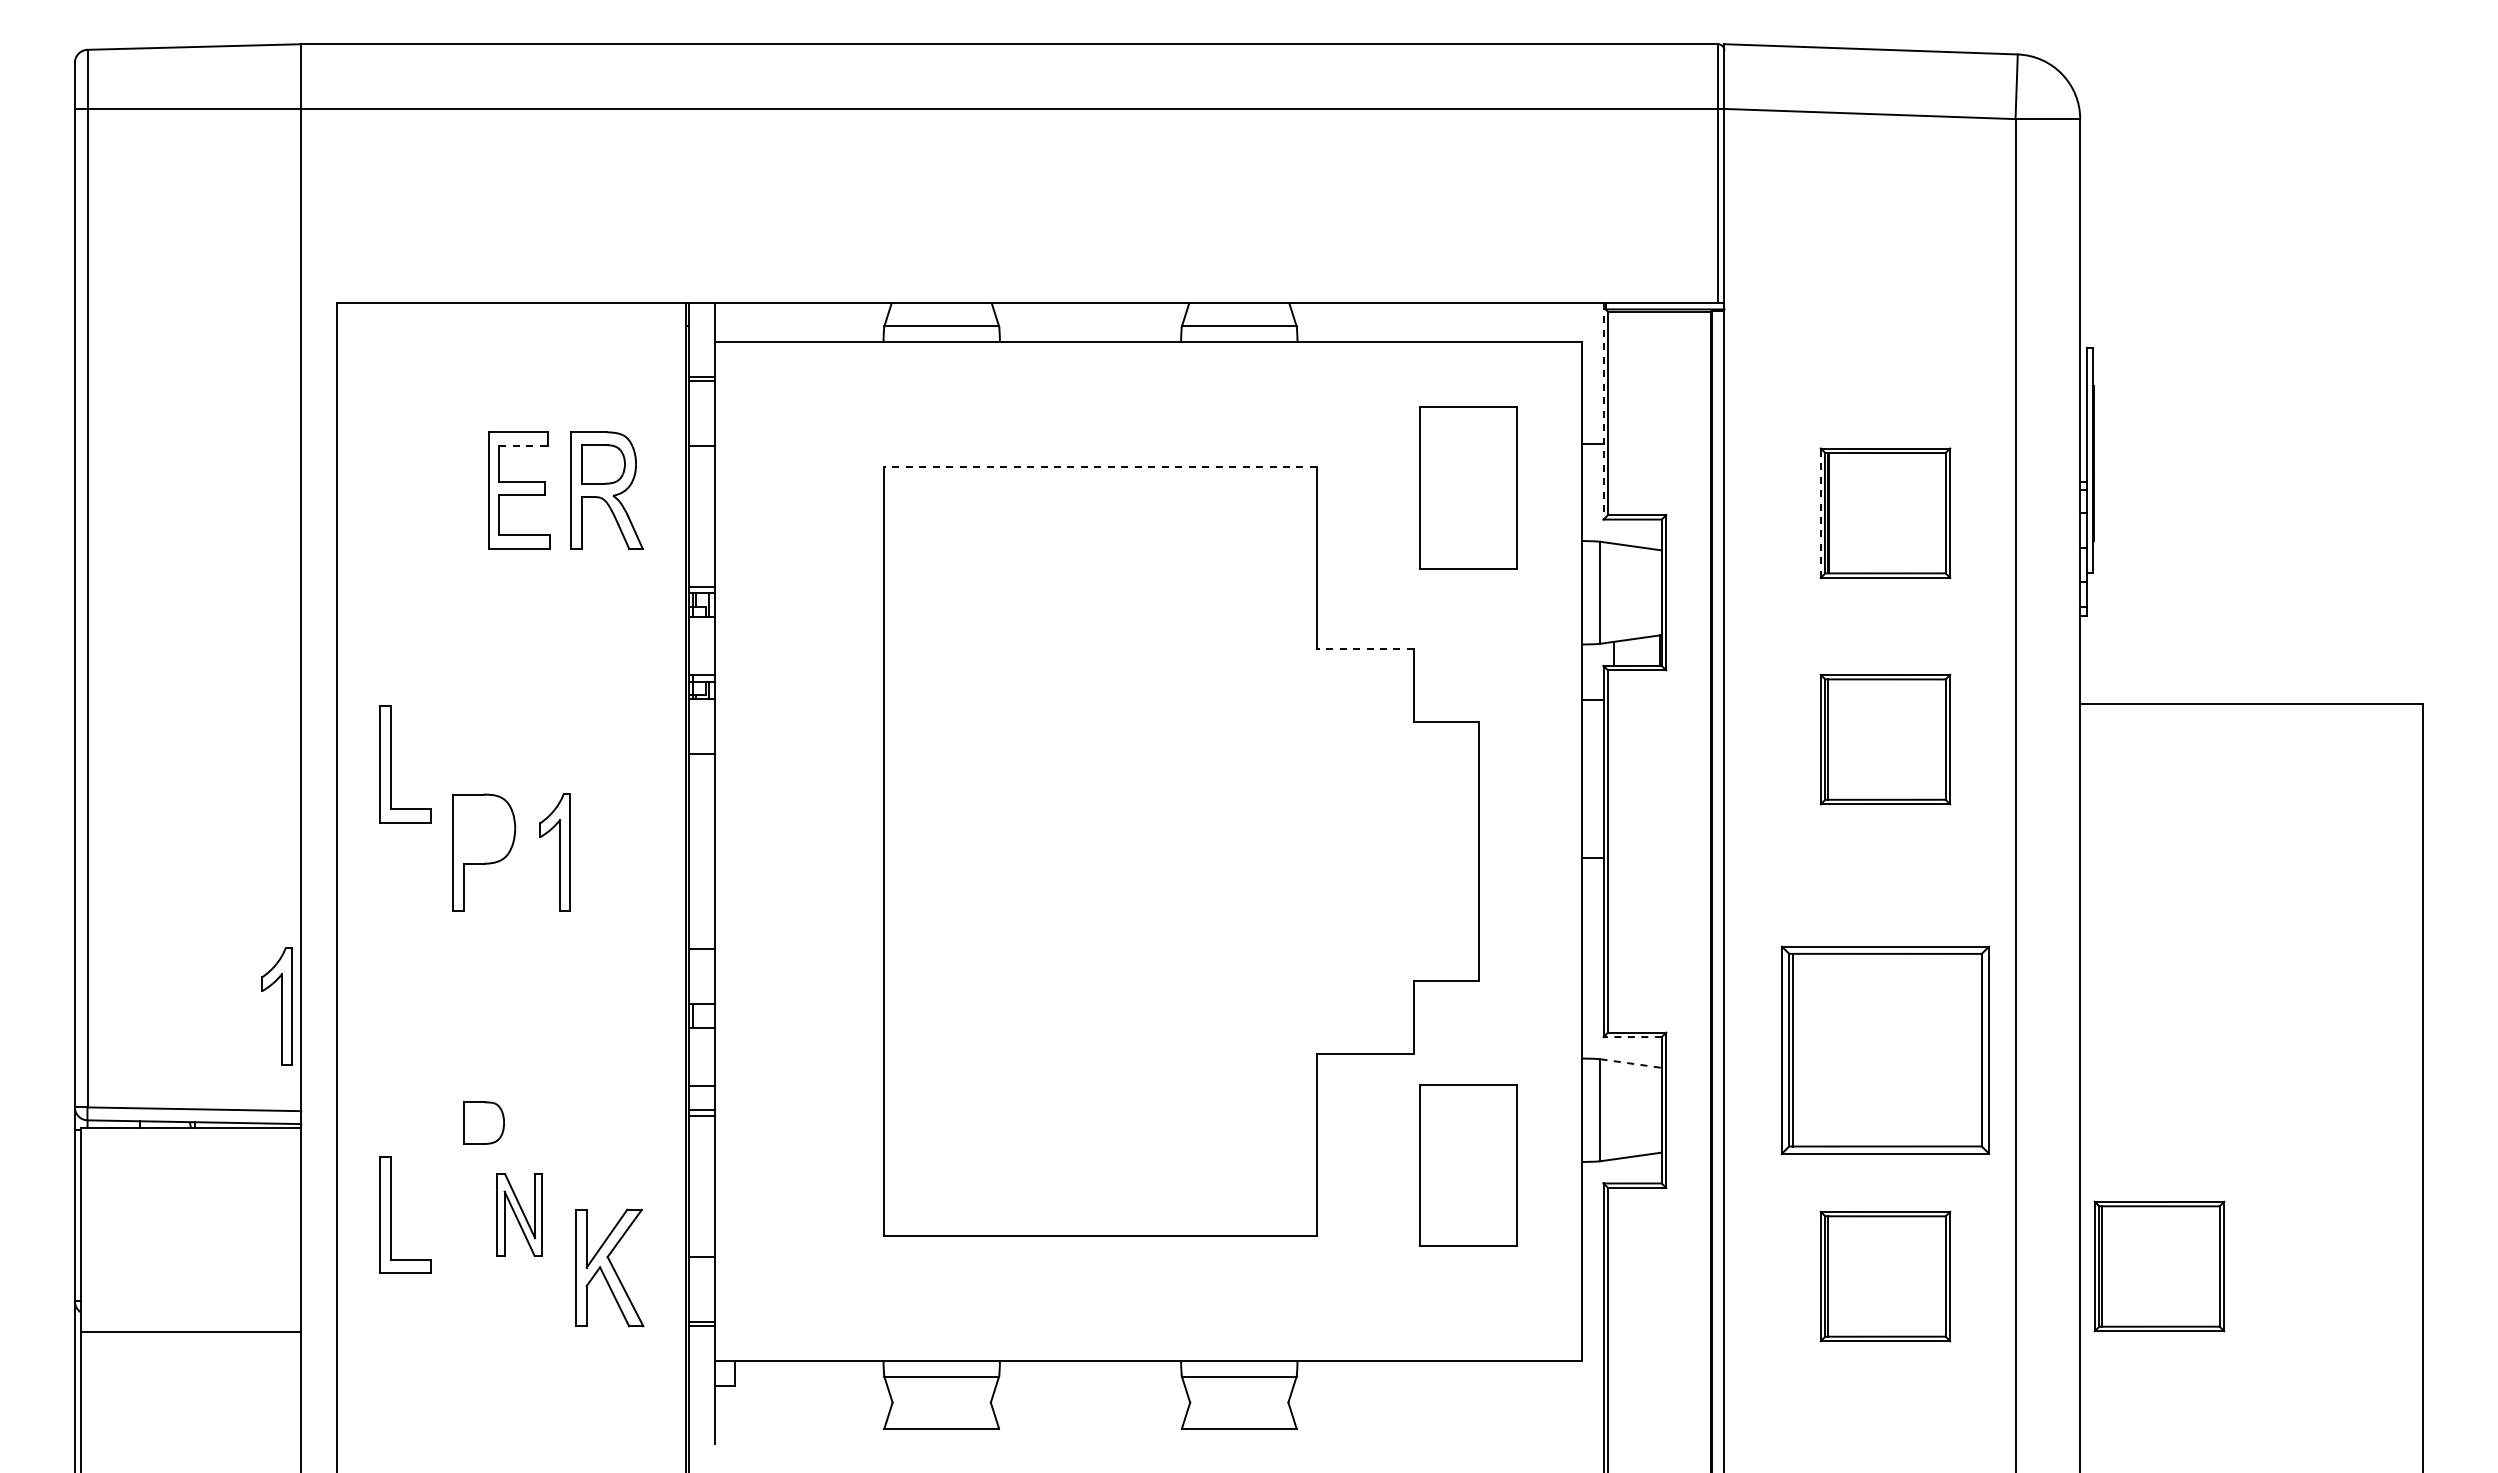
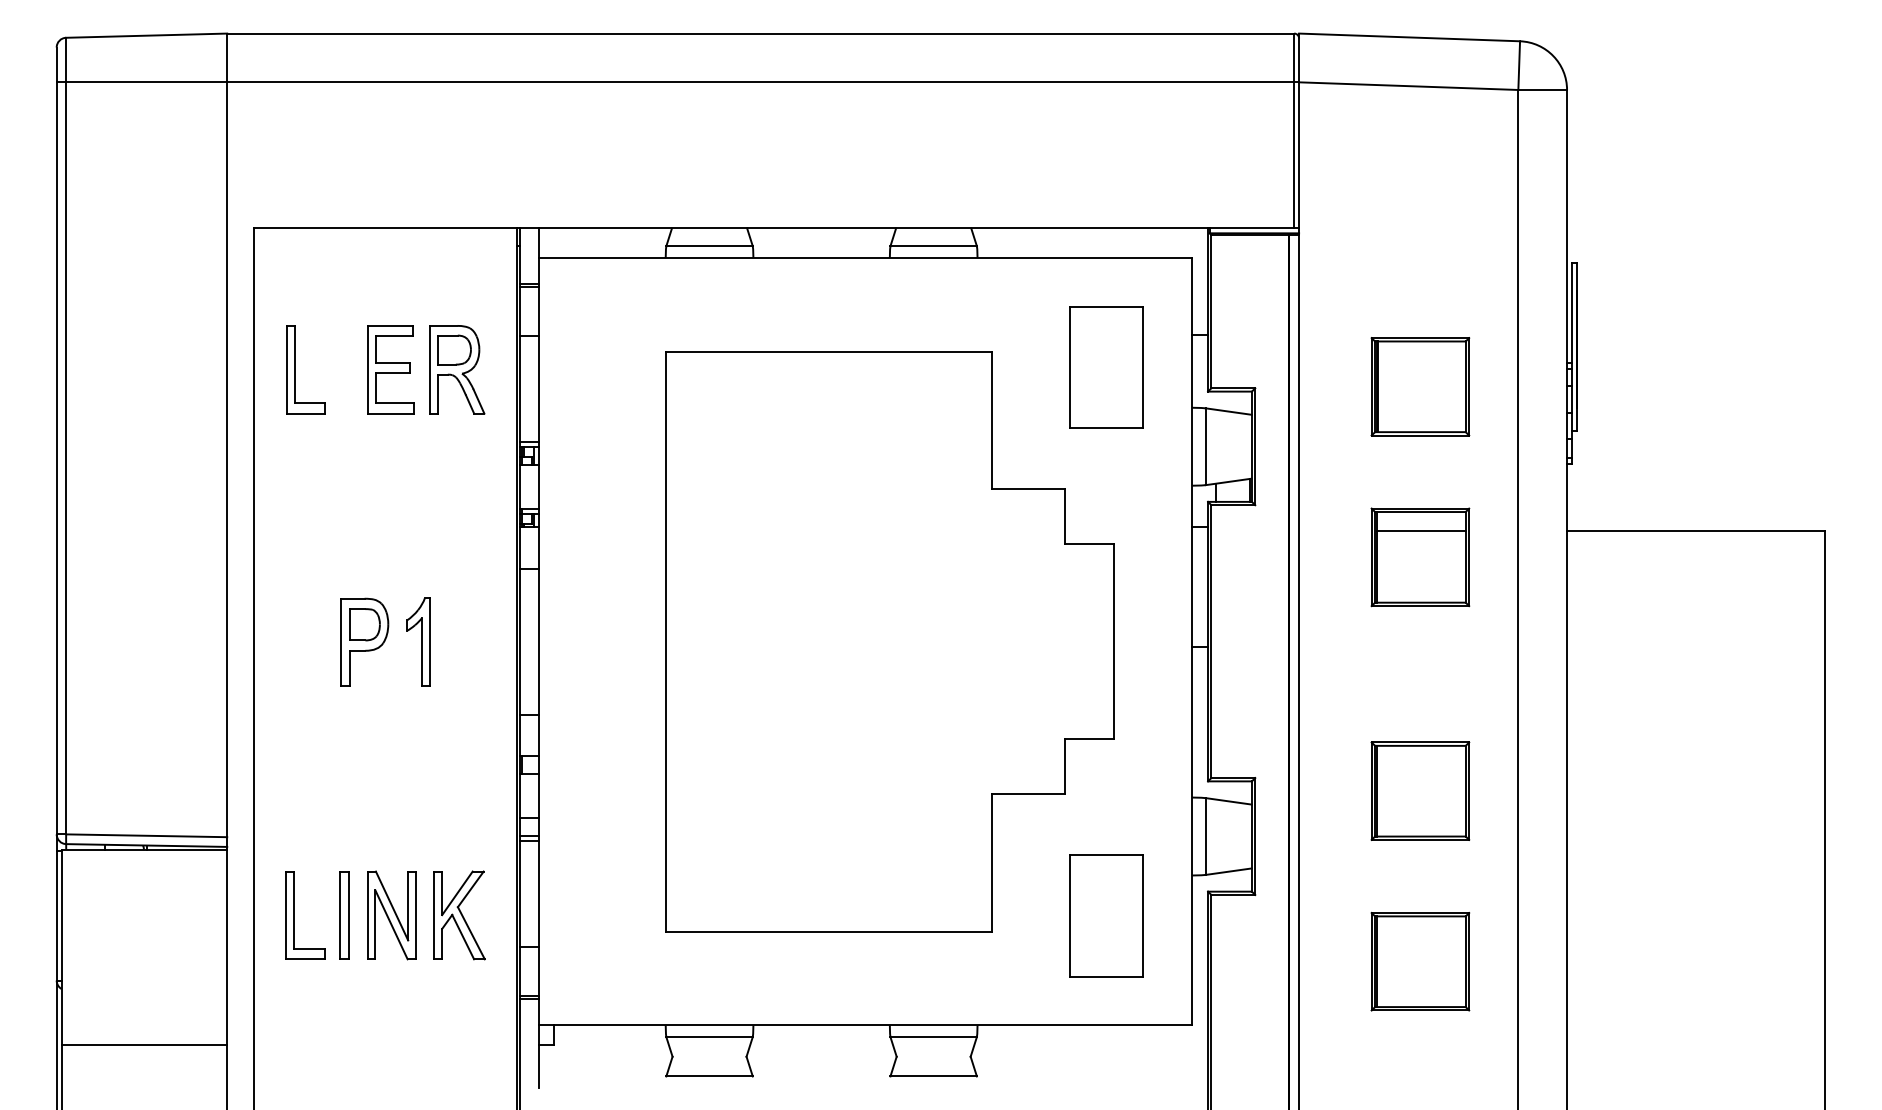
line: (1603, 411) -> (1208, 310), dashed -> solid
line: (524, 446) -> (395, 336), dashed -> solid
line: (1100, 466) -> (829, 351), dashed -> solid
line: (1820, 513) -> (1371, 387), dashed -> solid
line: (1365, 649) -> (1028, 489), dashed -> solid
line: (1886, 704) -> (1421, 530), added
part: (391, 764) -> (295, 369), moved
part: (276, 1006) -> (208, 758), removed
line: (1632, 1037) -> (1229, 781), dashed -> solid
part: (1885, 1049) -> (1420, 790), size x0.62
line: (1631, 1063) -> (1229, 801), dashed -> solid
part: (483, 1122) -> (364, 624), moved
part: (1468, 1165) -> (1106, 915), moved
part: (457, 1214) -> (344, 915), added
part: (519, 1214) -> (391, 915), size x1.43
part: (2159, 1266) -> (1626, 954), removed
part: (609, 1267) -> (459, 915), moved
line: (191, 1332) -> (144, 1044), moved

